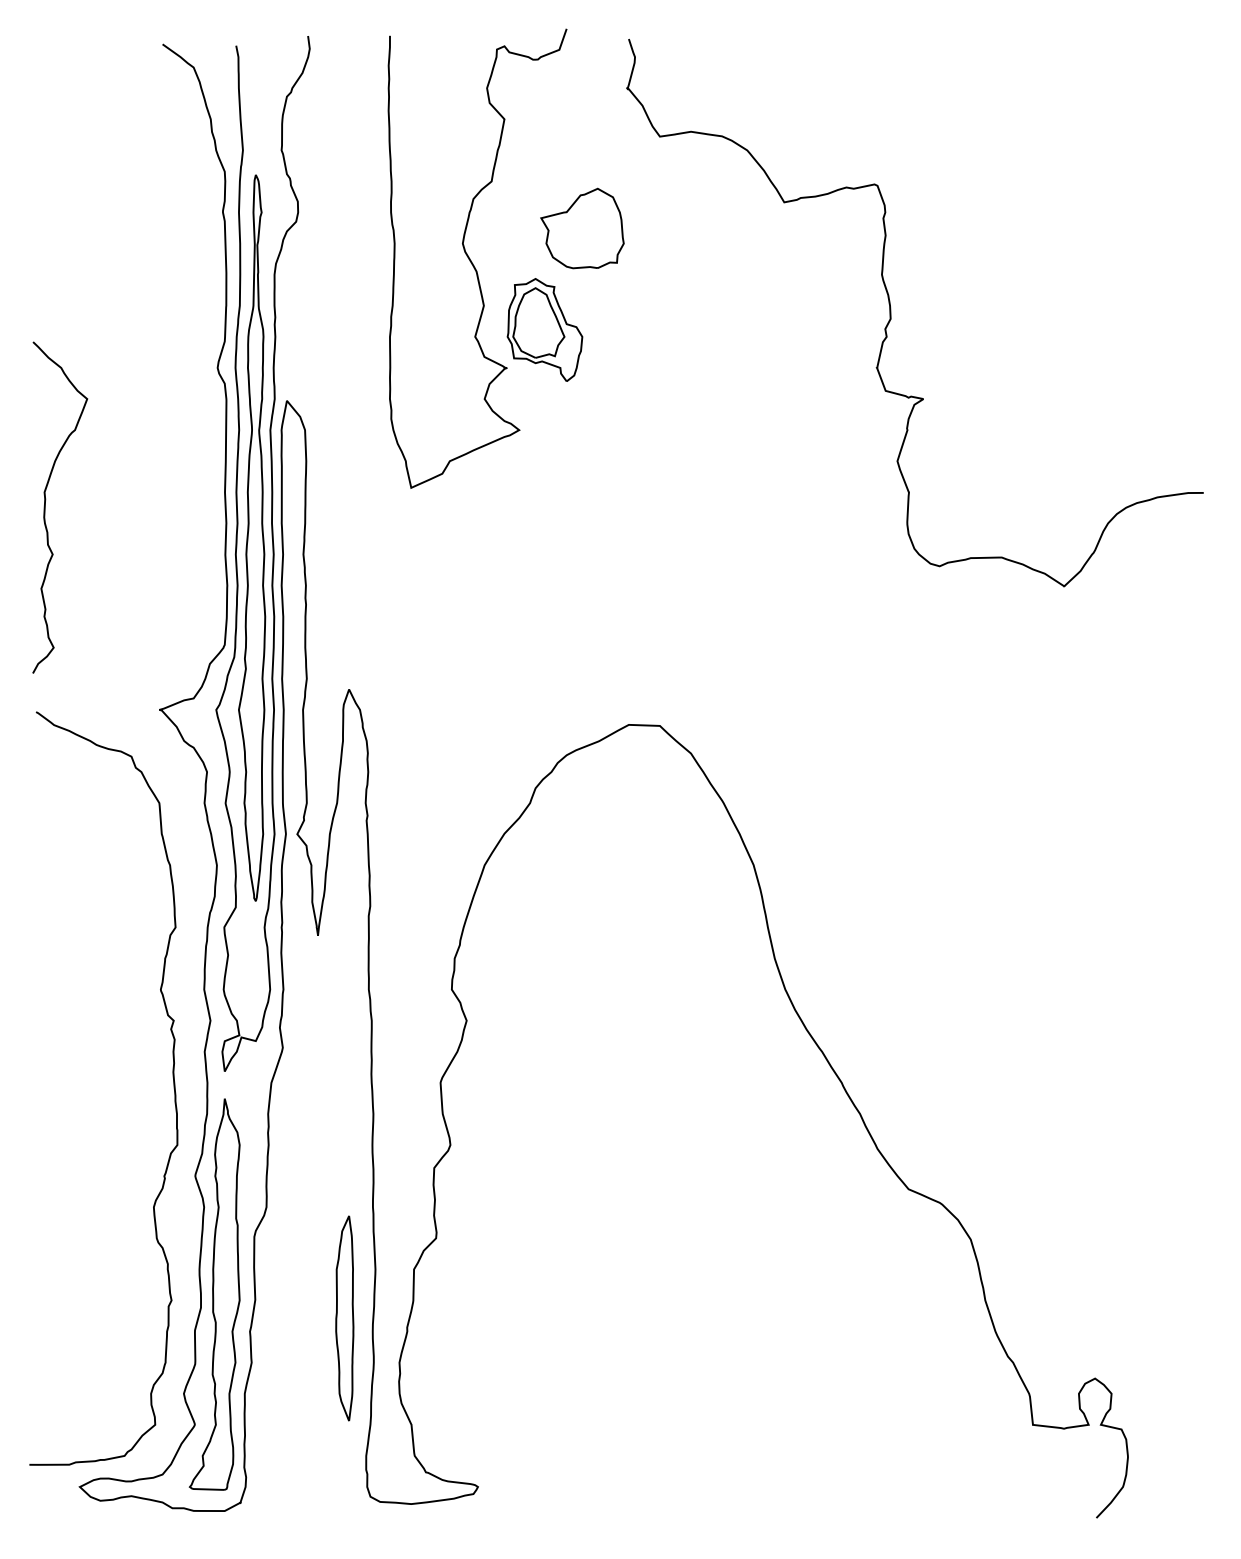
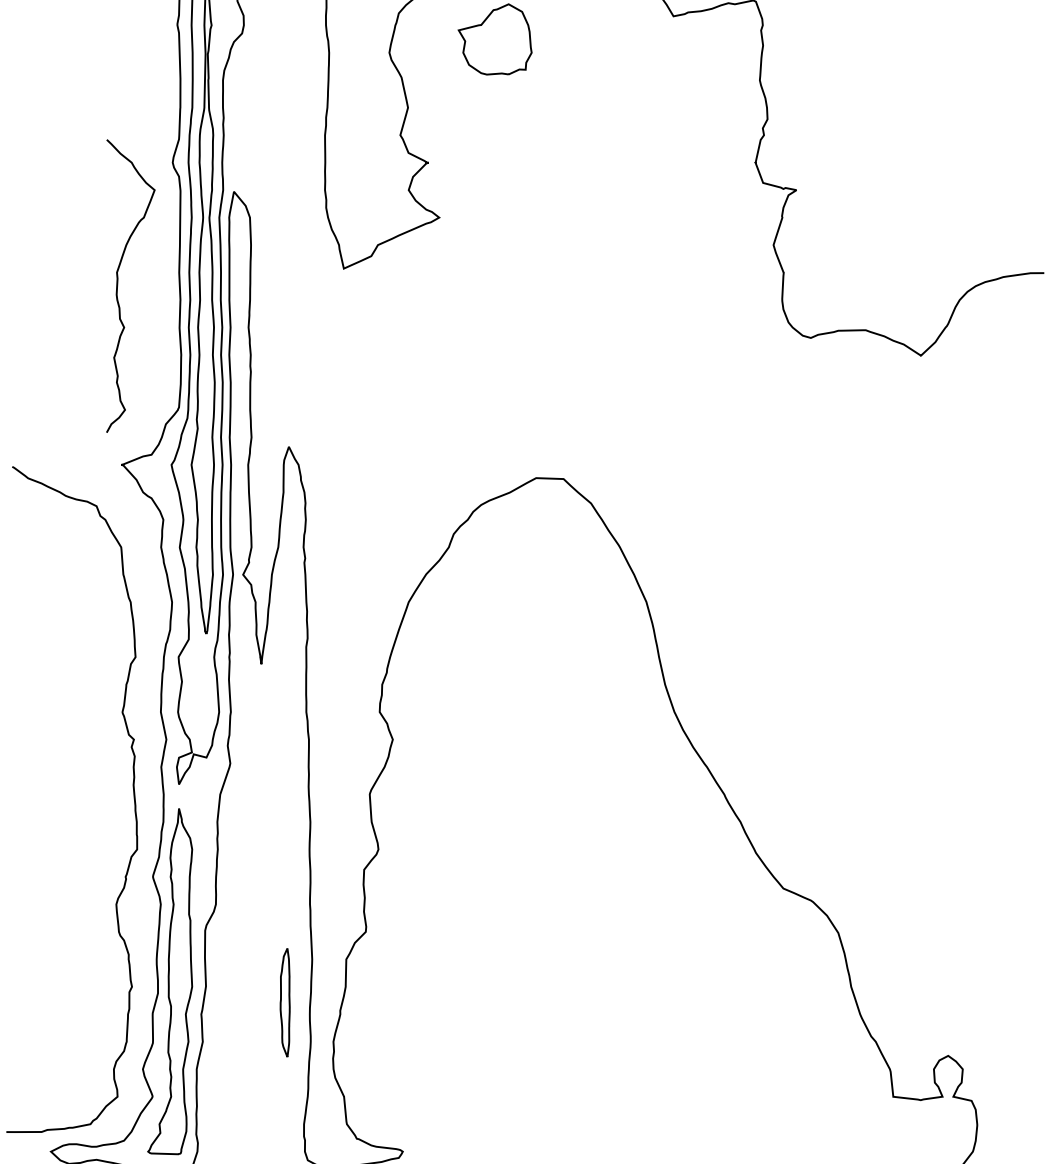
part: (544, 329) -> (461, 128), removed
curve: (45, 507) -> (117, 286), moved
part: (344, 1318) -> (284, 1002), size x0.6

